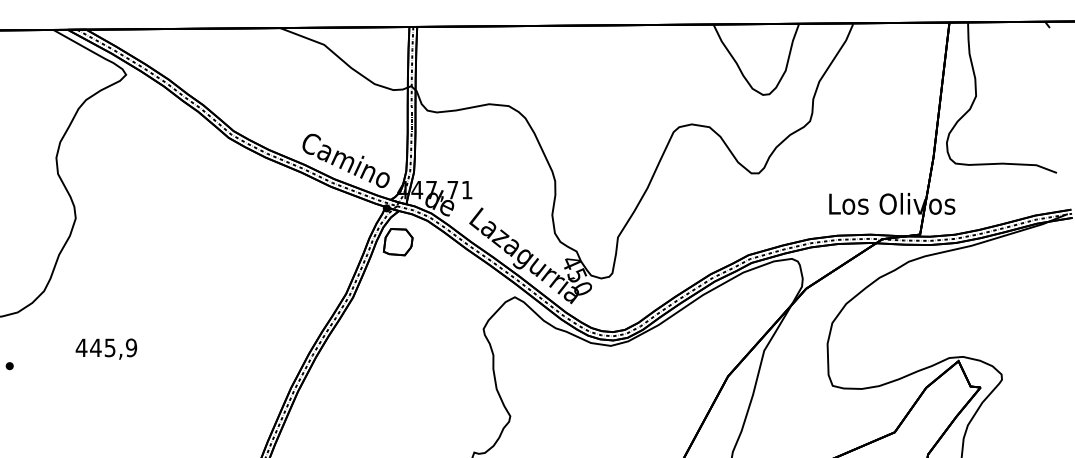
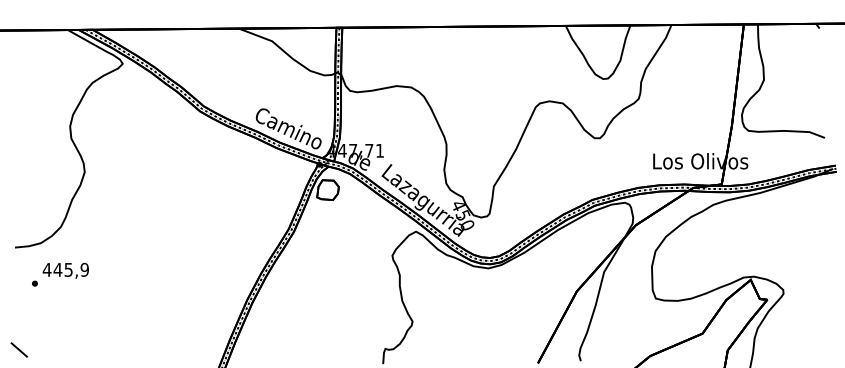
text: (105, 348) -> (65, 270), moved

